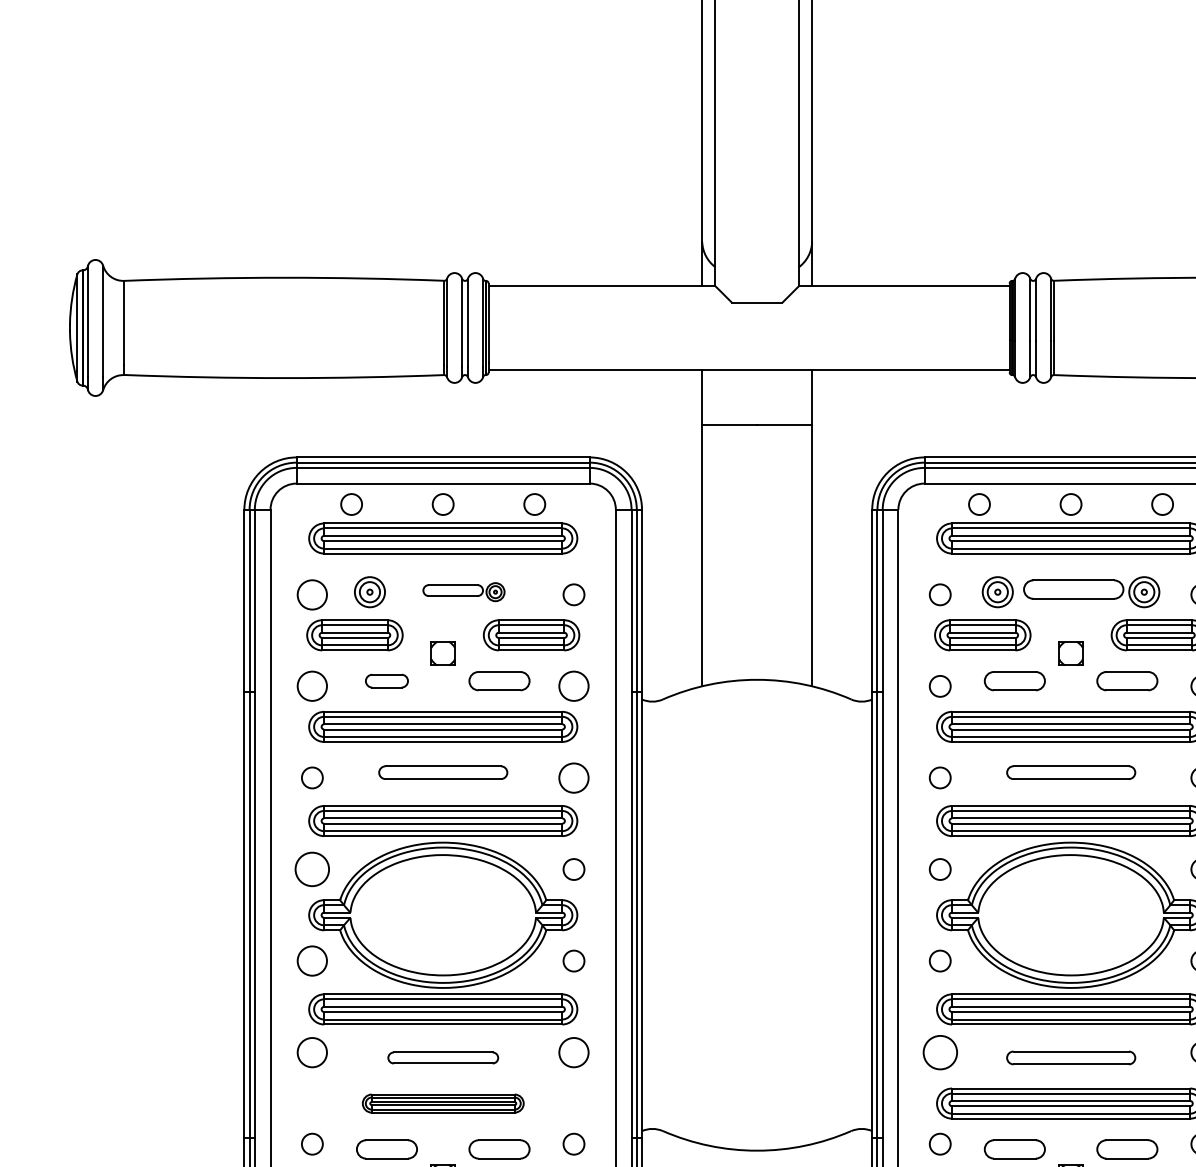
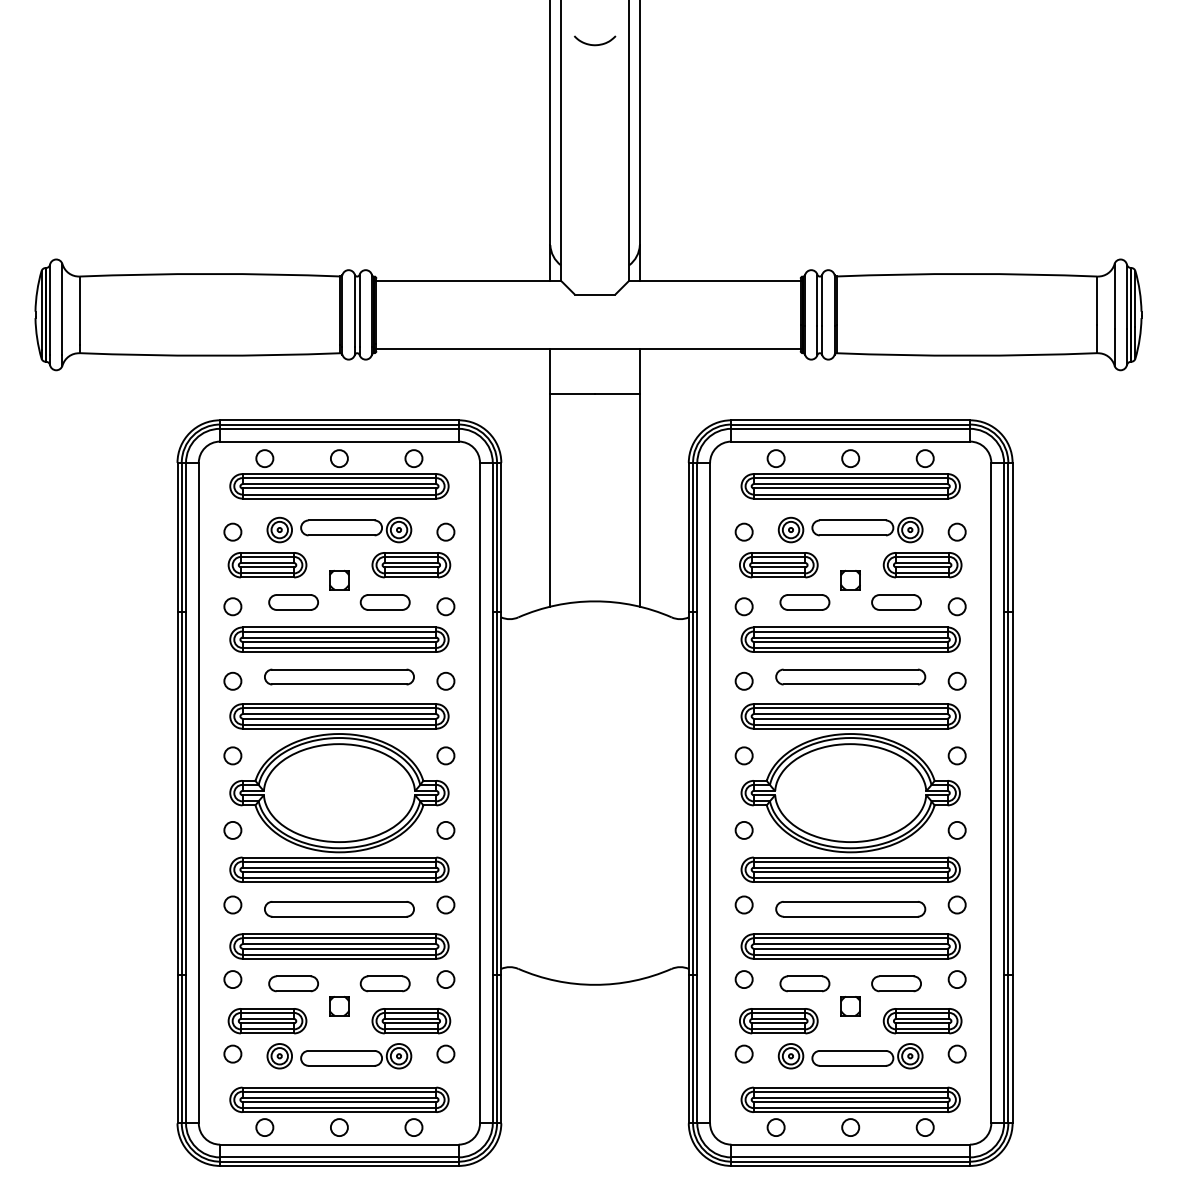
part: (464, 591) -> (356, 529), size x1.67
circle: (311, 593) -> (232, 531), size x0.71
part: (386, 681) -> (293, 602), size x1.43
circle: (311, 686) -> (232, 606), size x0.71
circle: (573, 686) -> (445, 606), size x0.71
part: (443, 772) -> (339, 676), size x1.43
part: (1070, 772) -> (850, 676), size x1.43
circle: (573, 776) -> (445, 680), size x0.71
circle: (311, 869) -> (232, 755), size x0.62
circle: (311, 961) -> (232, 830), size x0.71
circle: (311, 1052) -> (232, 904), size x0.71
circle: (573, 1052) -> (445, 904), size x0.71
circle: (939, 1052) -> (743, 904), size x0.62
part: (443, 1058) -> (339, 909), size x1.67
part: (1070, 1058) -> (850, 909), size x1.43
part: (443, 1103) -> (339, 946), size x1.67

